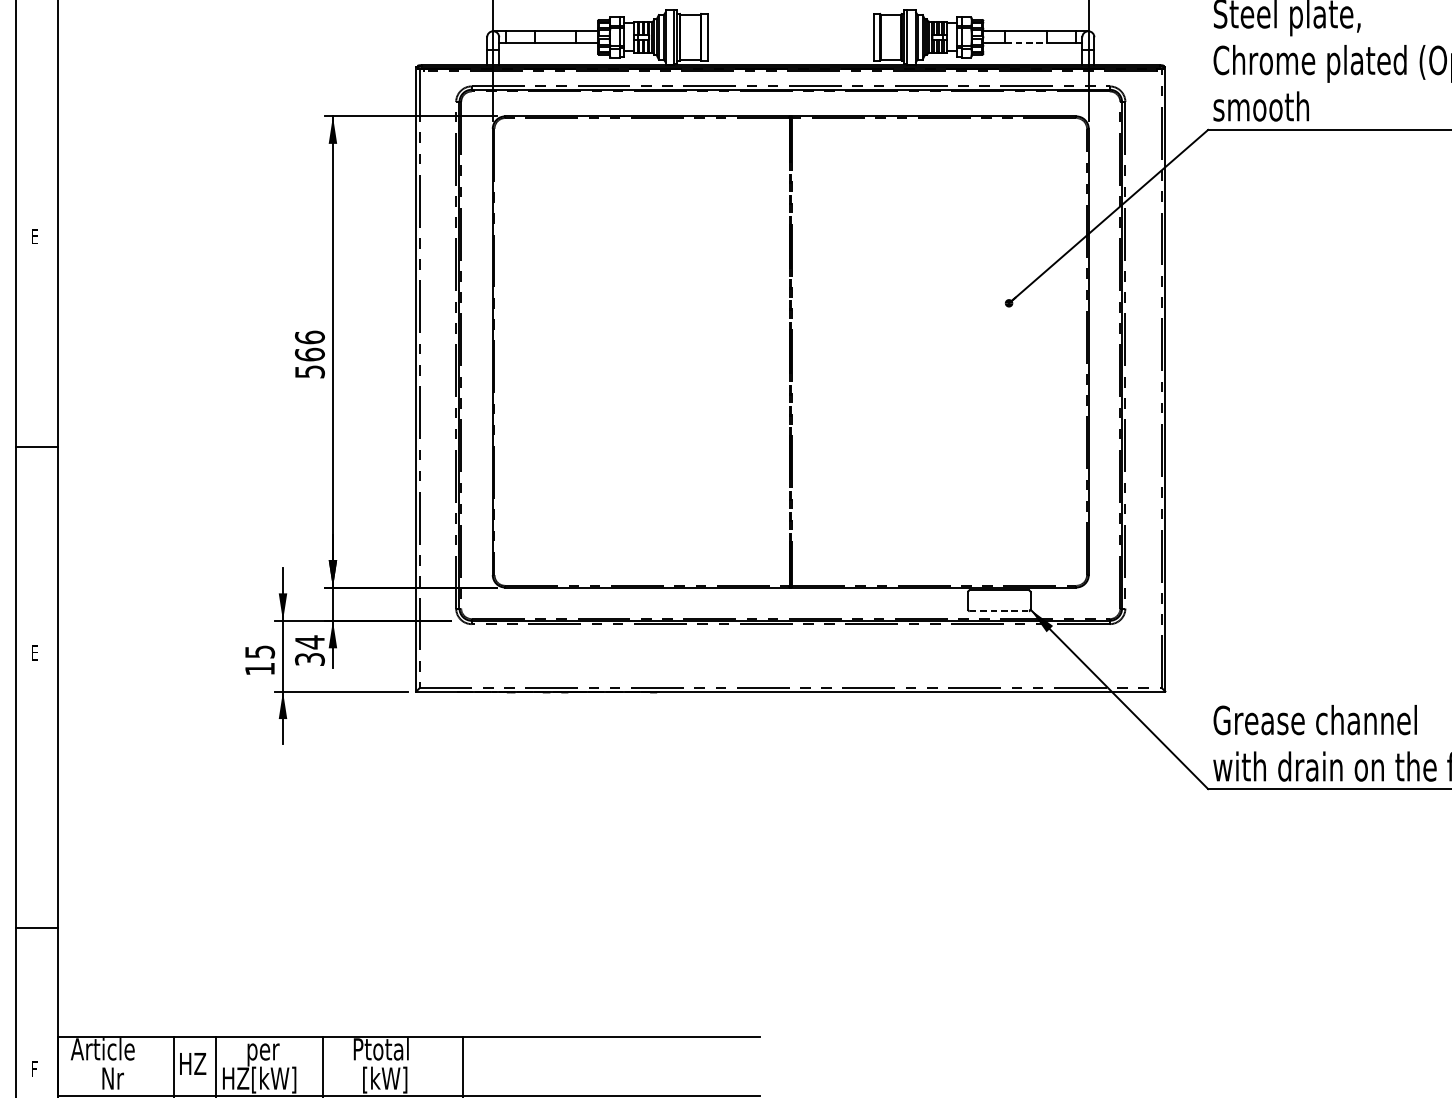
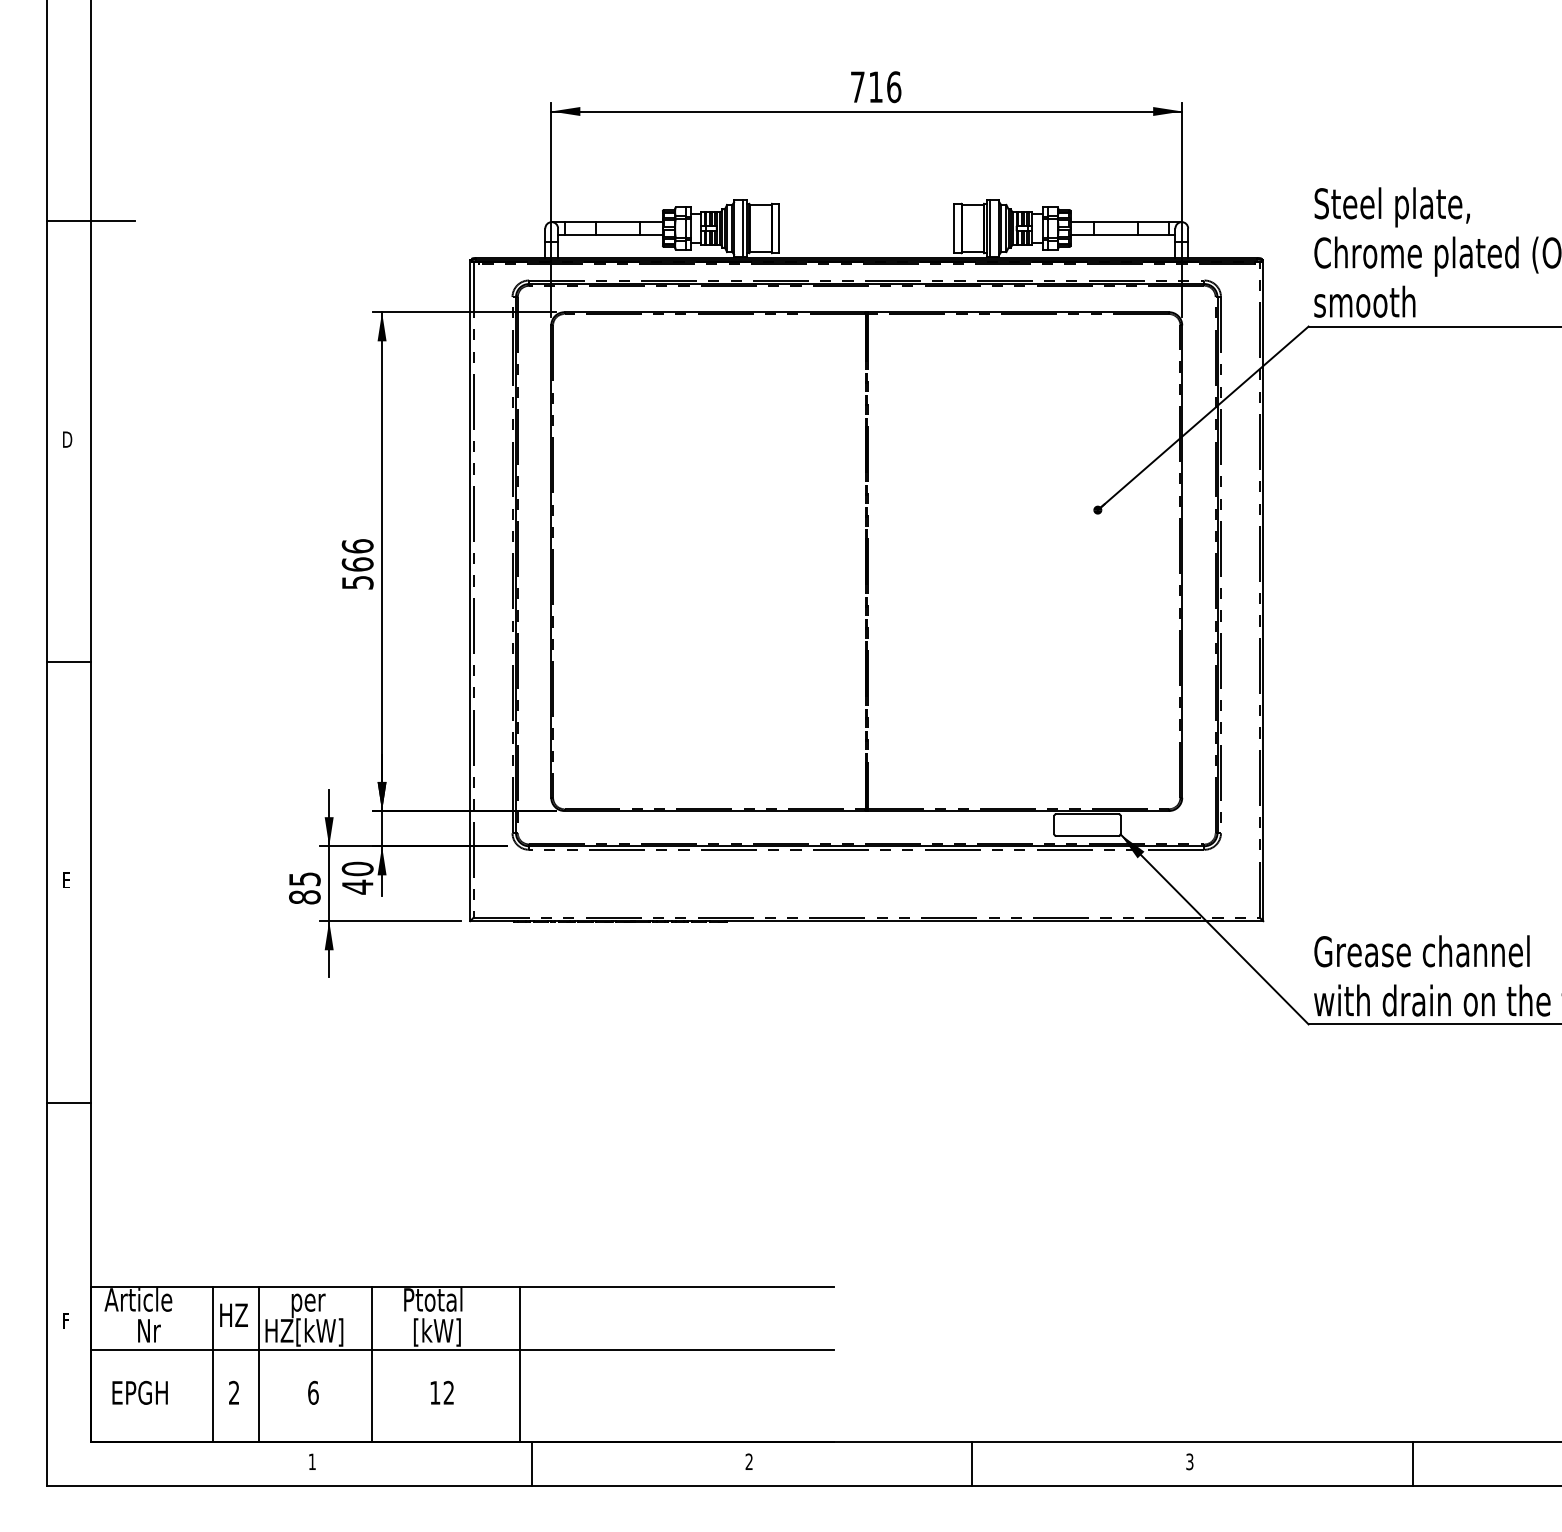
line: (57, 30) -> (90, 221), added
line: (1026, 42) -> (1116, 234), dashed -> solid
text: (35, 236) -> (67, 439), E -> D
line: (1000, 611) -> (1088, 836), dashed -> solid
text: (309, 650) -> (357, 877), 34 -> 40
text: (259, 669) -> (304, 897), 15 -> 85
line: (36, 928) -> (68, 1102), moved

